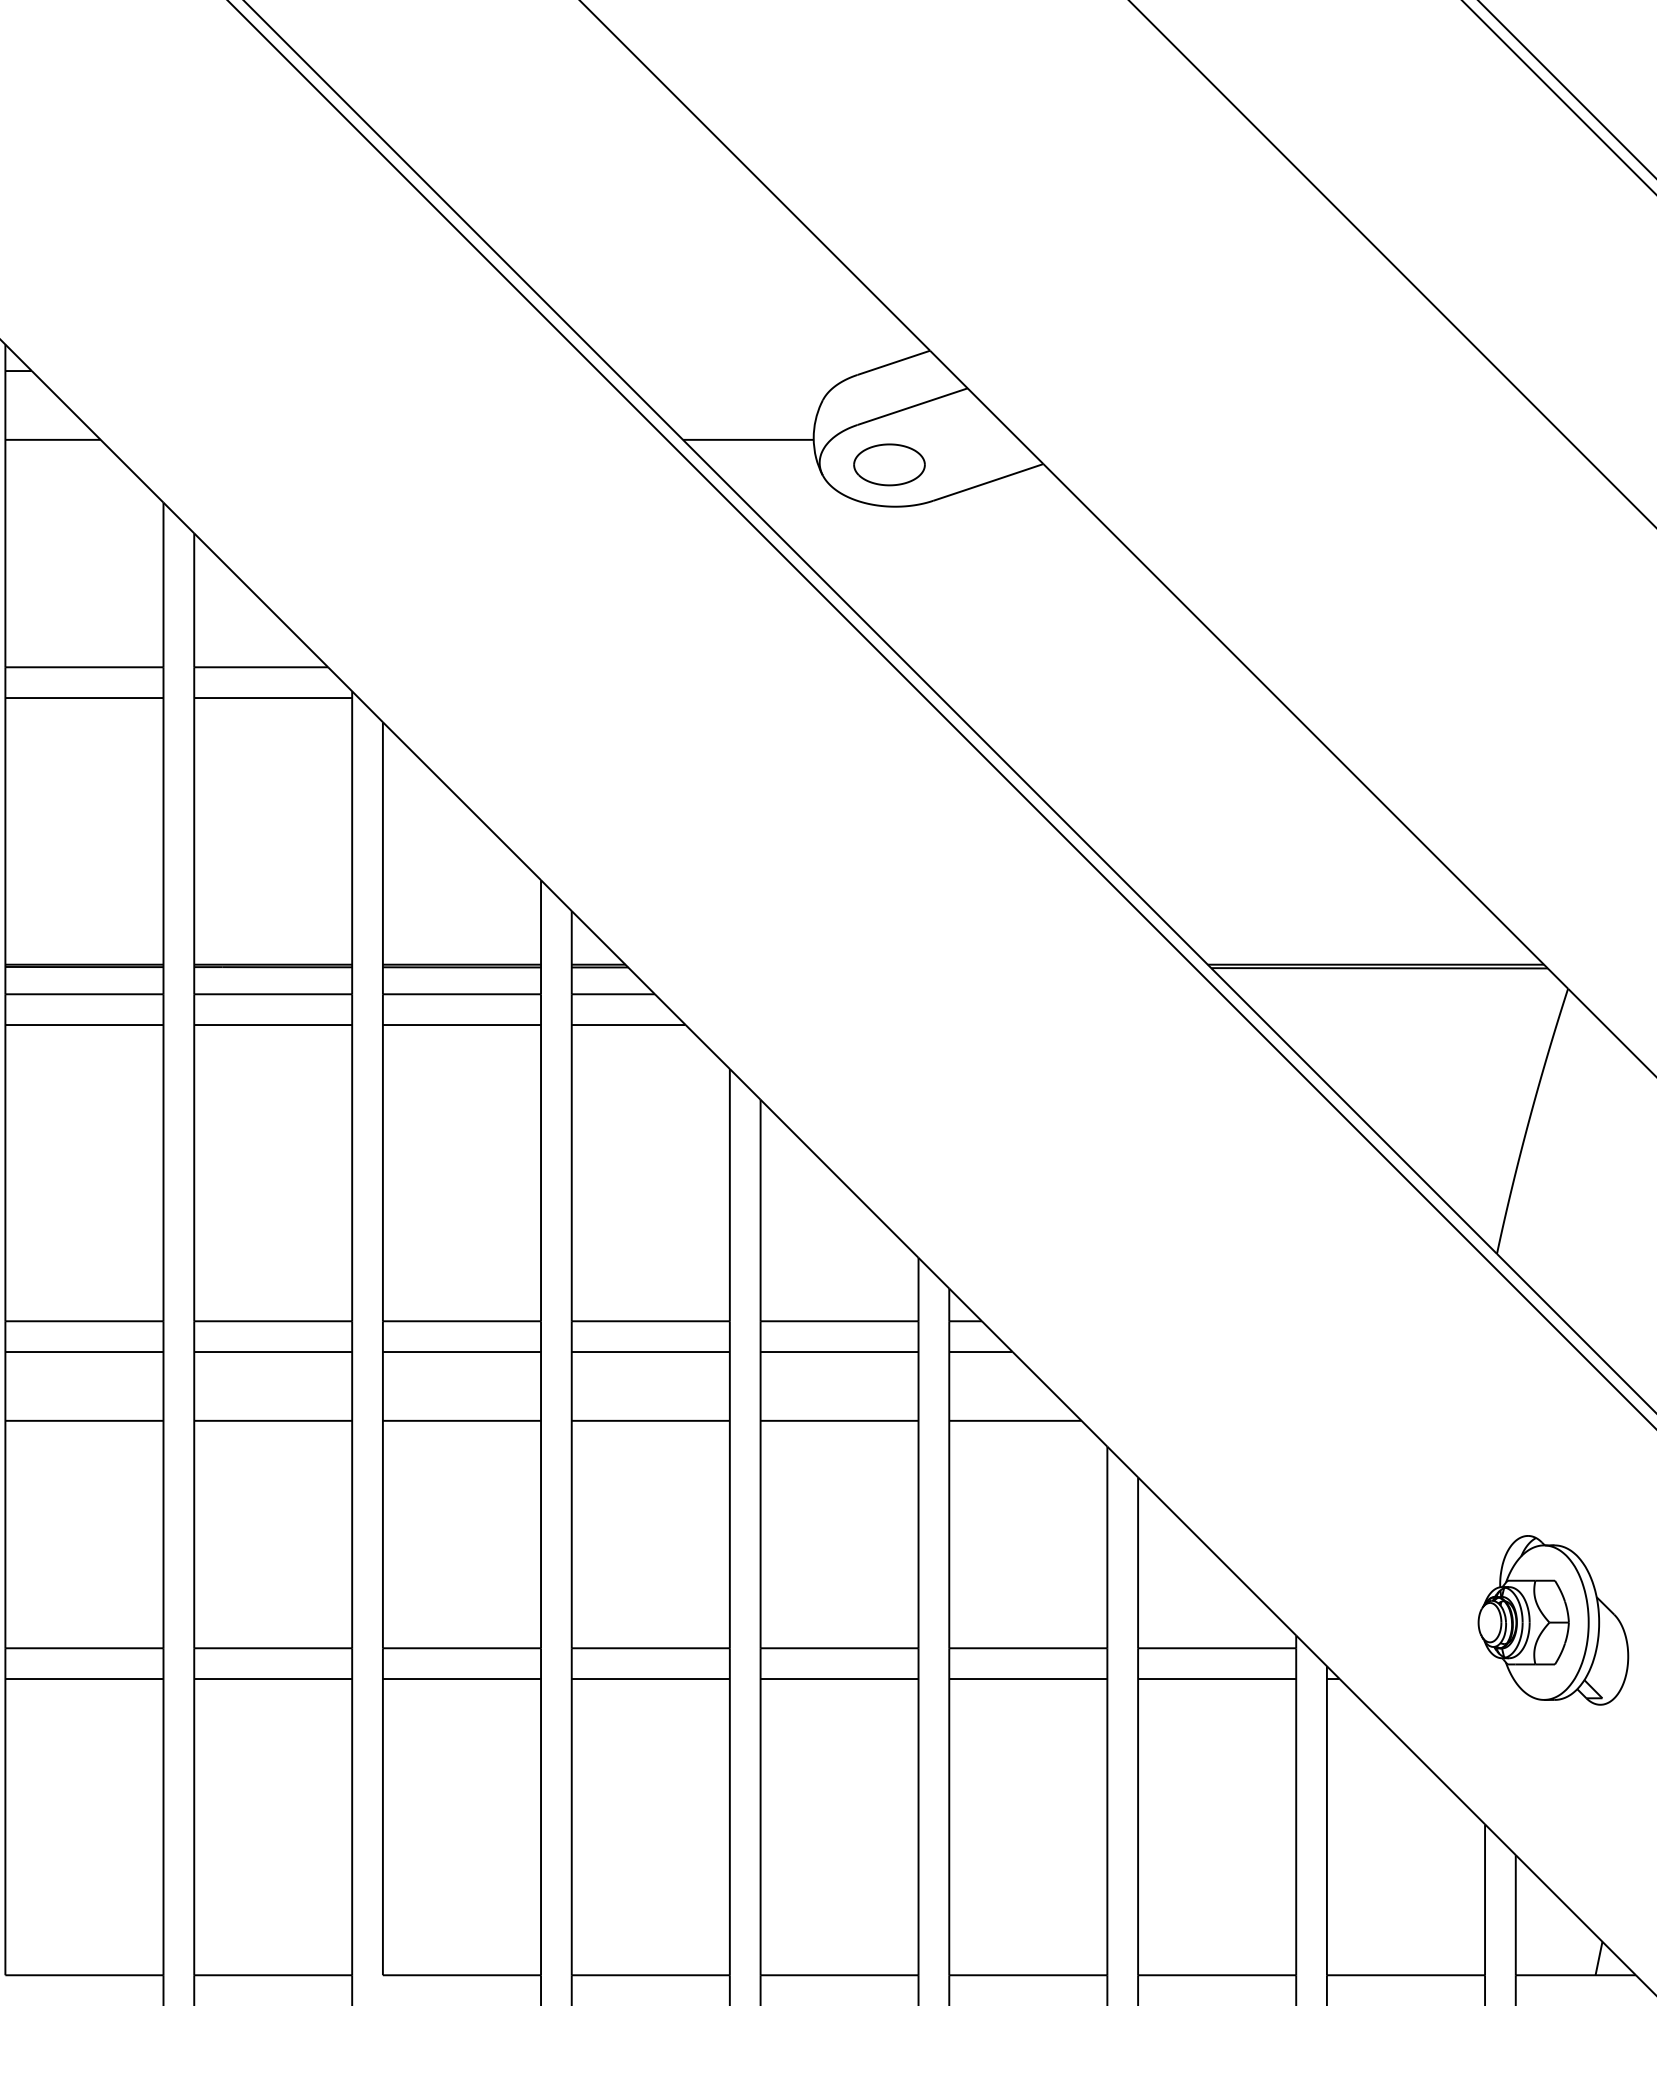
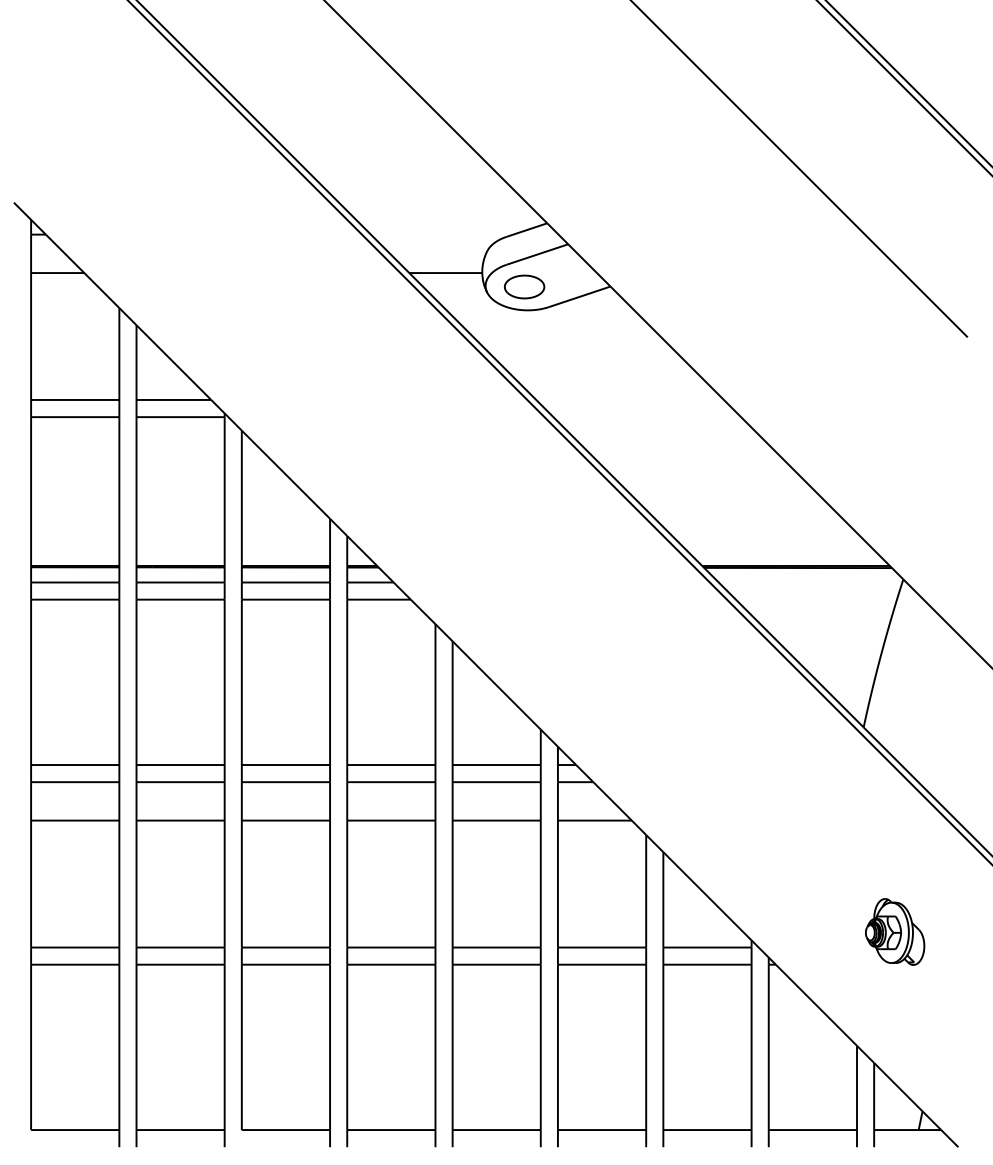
part: (1552, 1619) -> (894, 931), size x0.7

